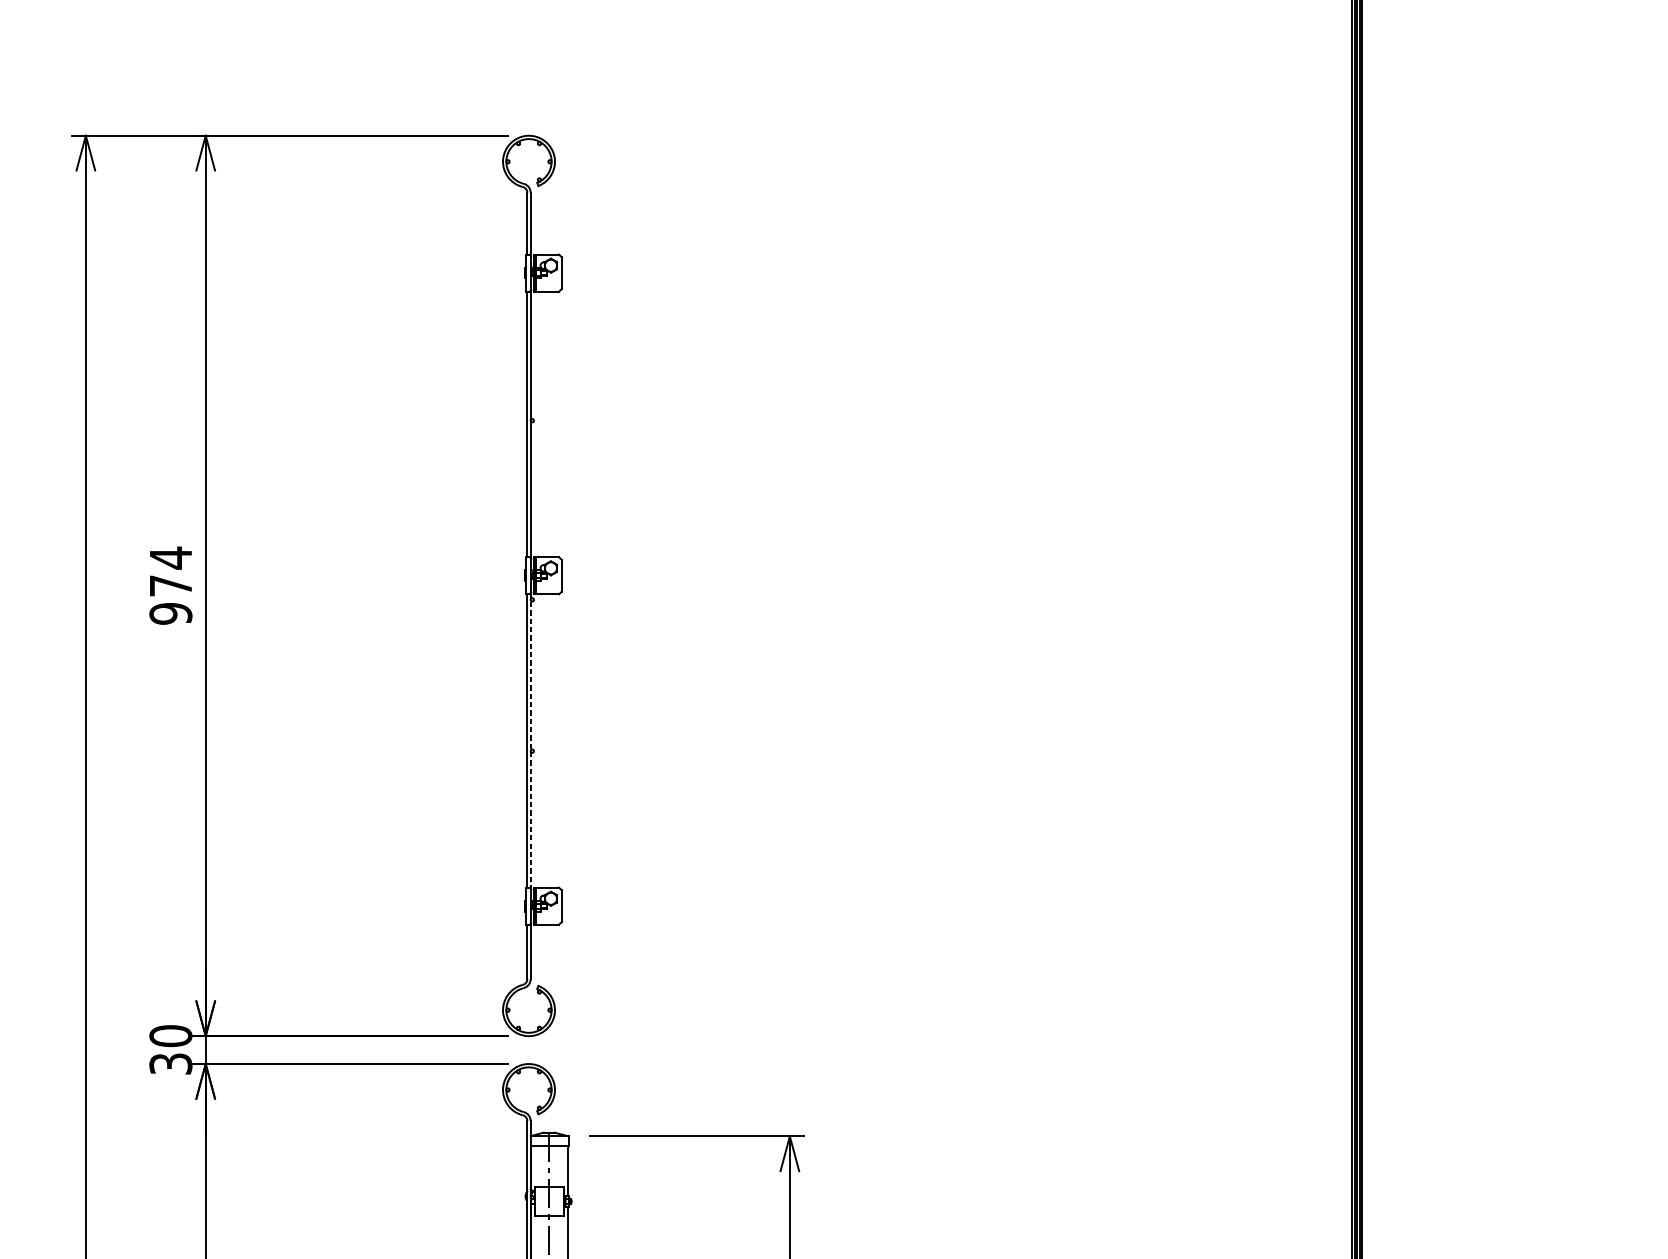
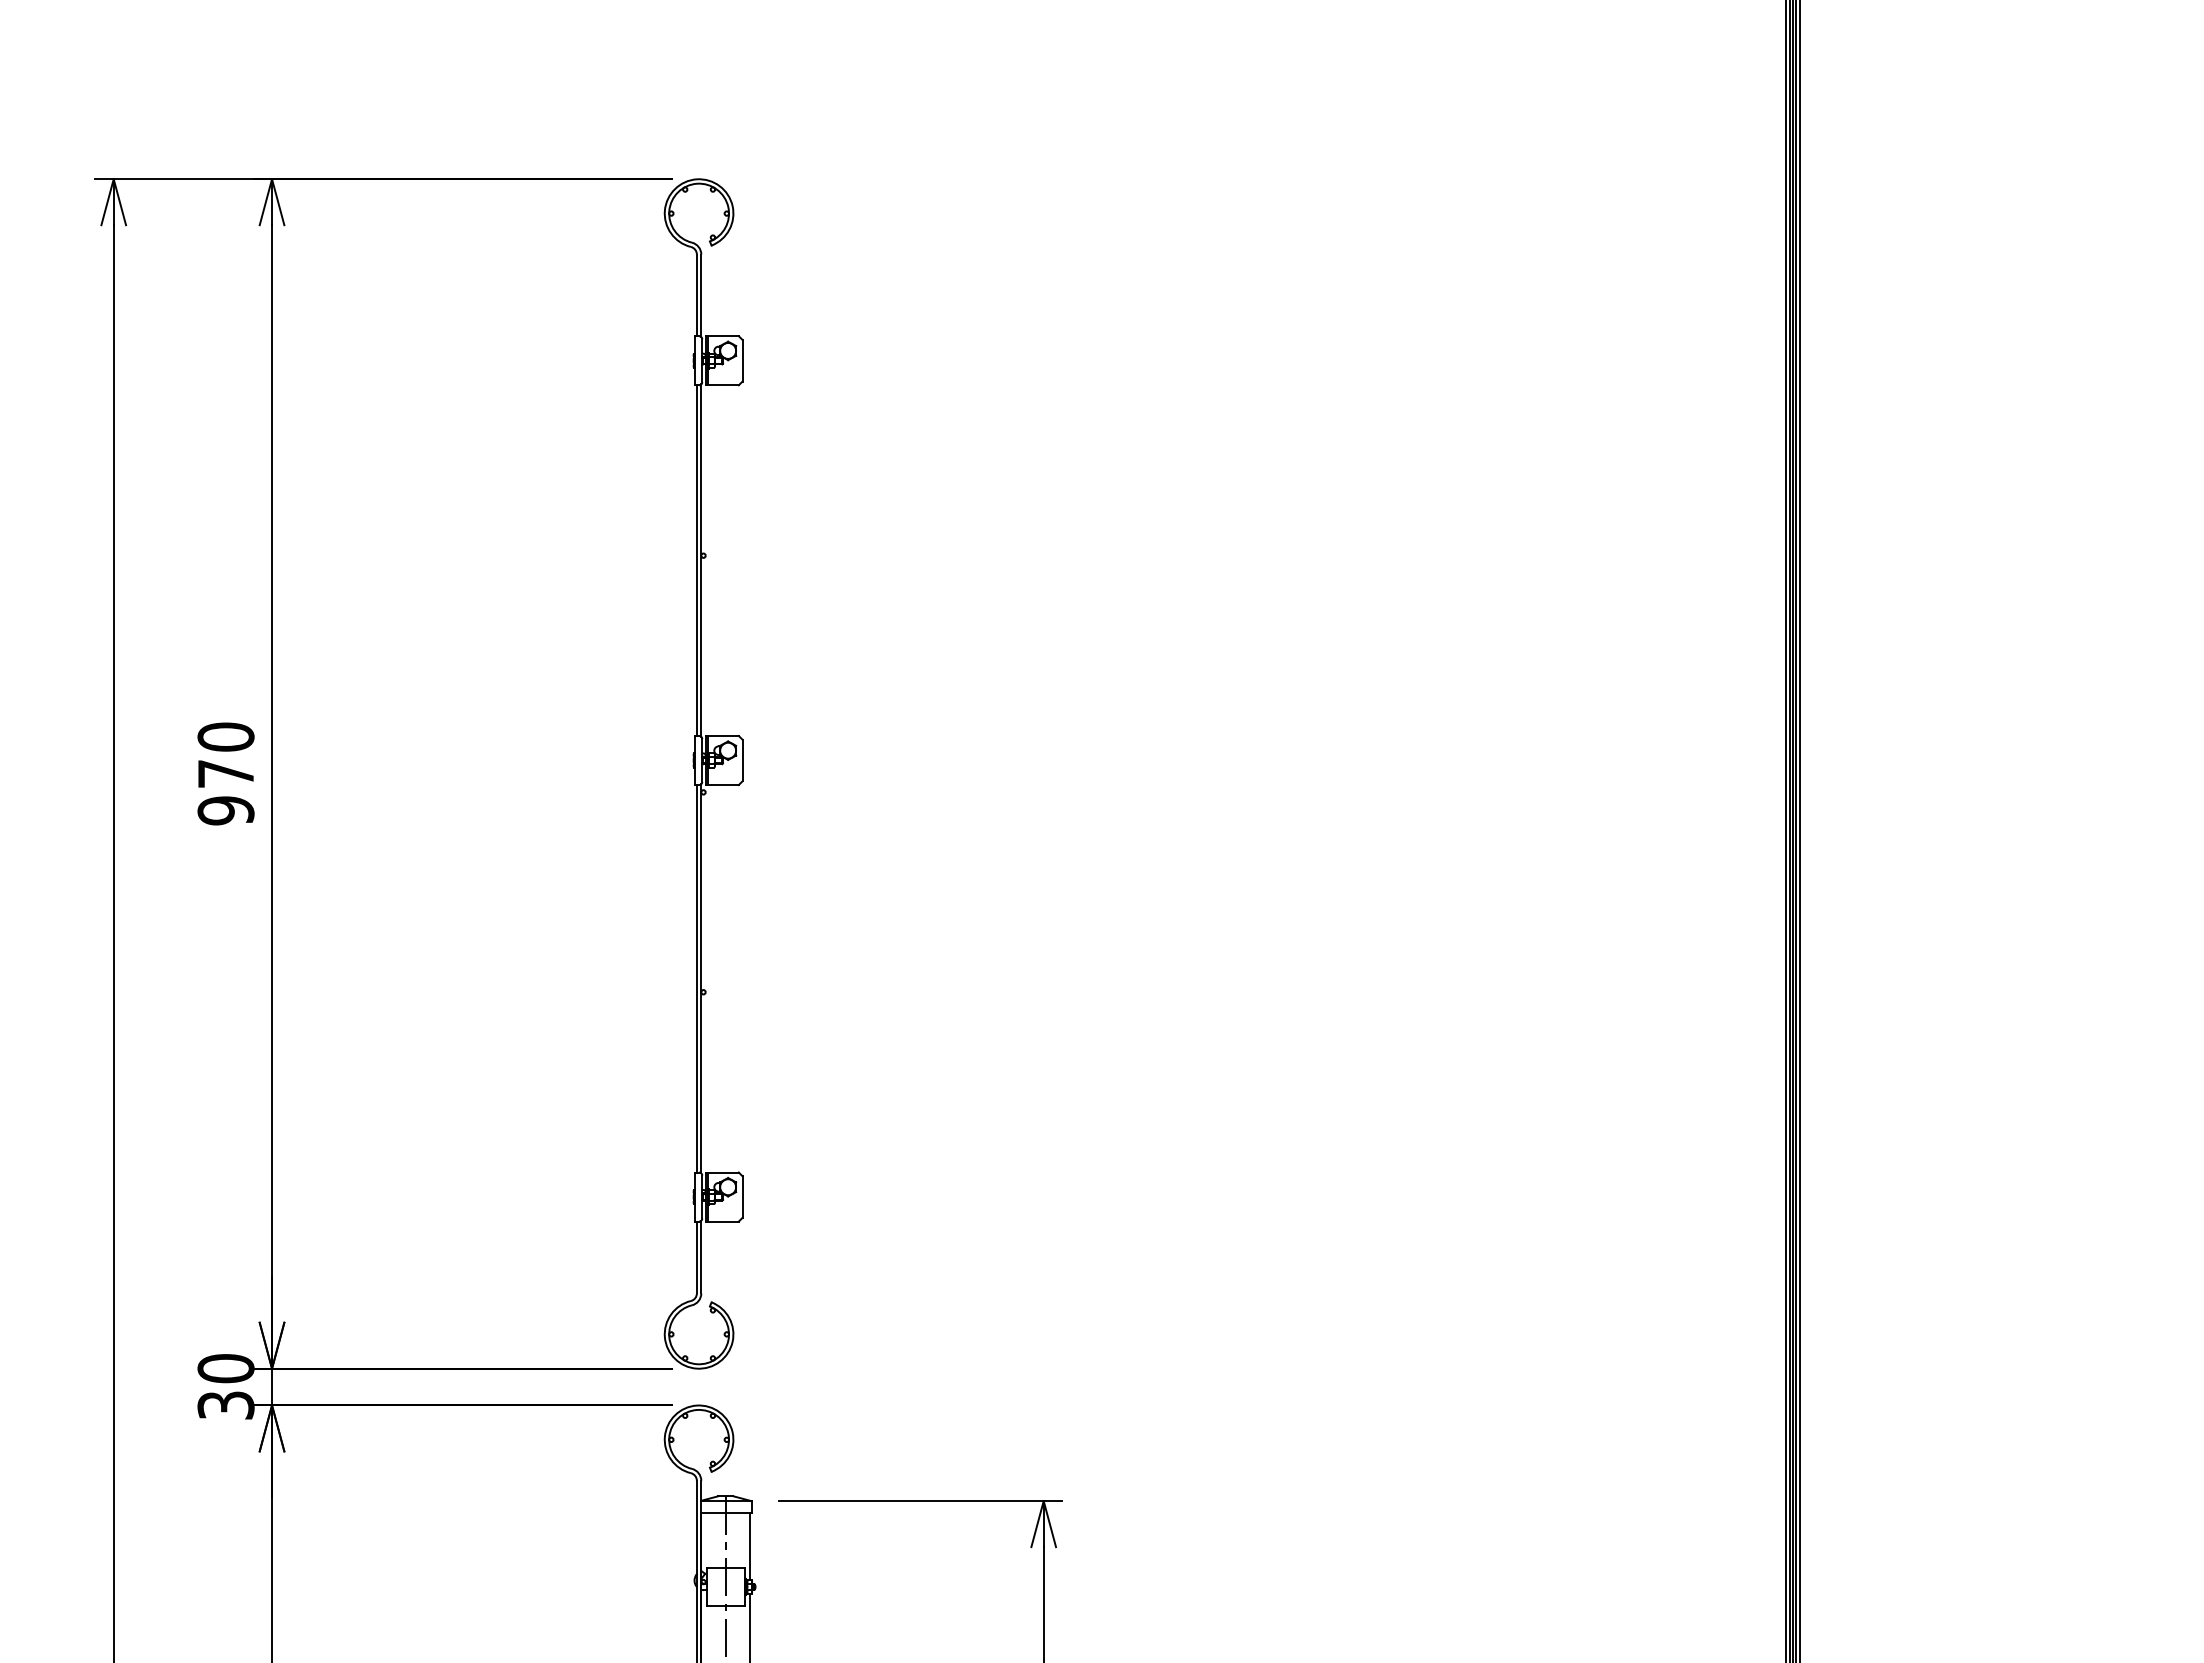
text: (170, 558) -> (225, 737), 974 -> 970
line: (530, 740) -> (701, 978), dashed -> solid

